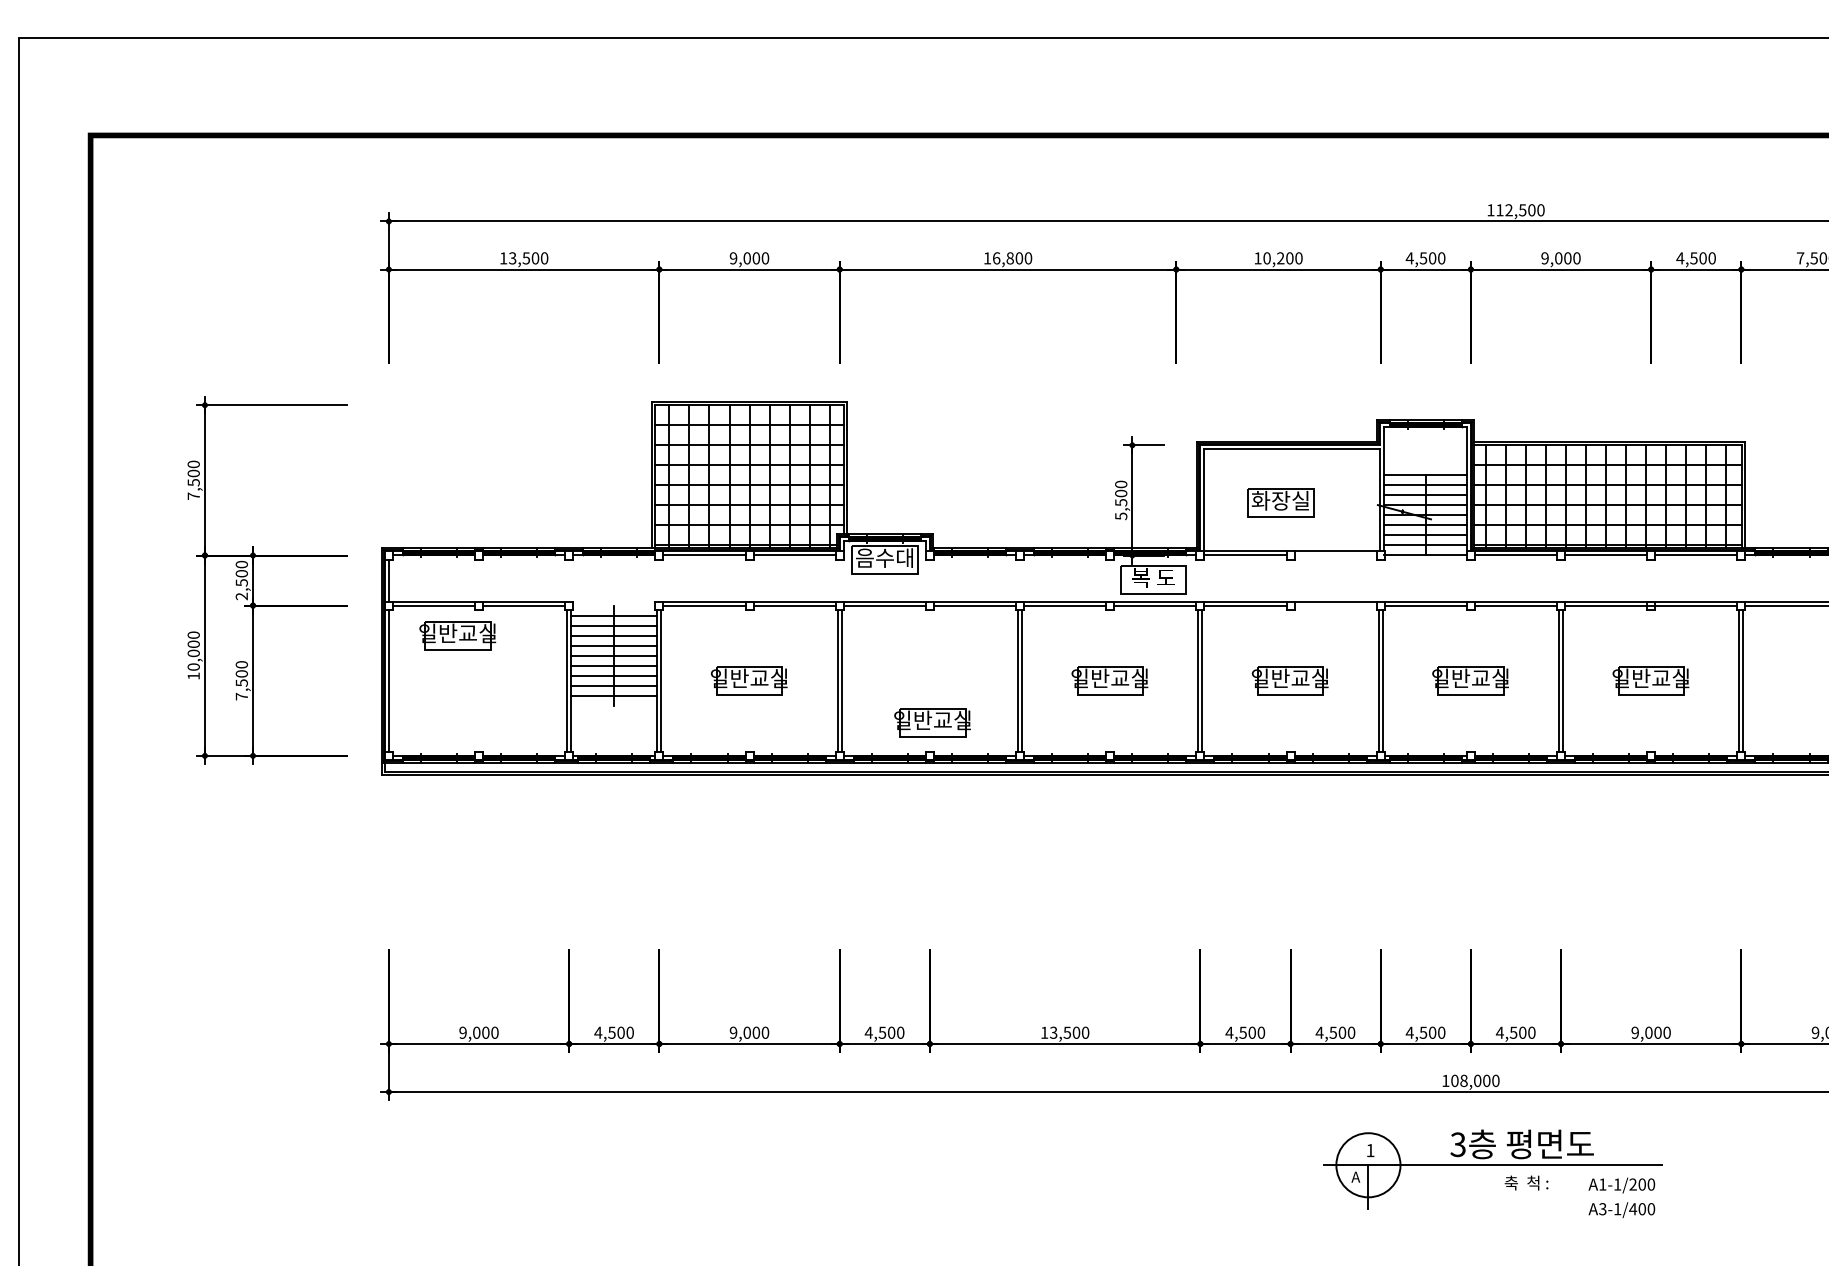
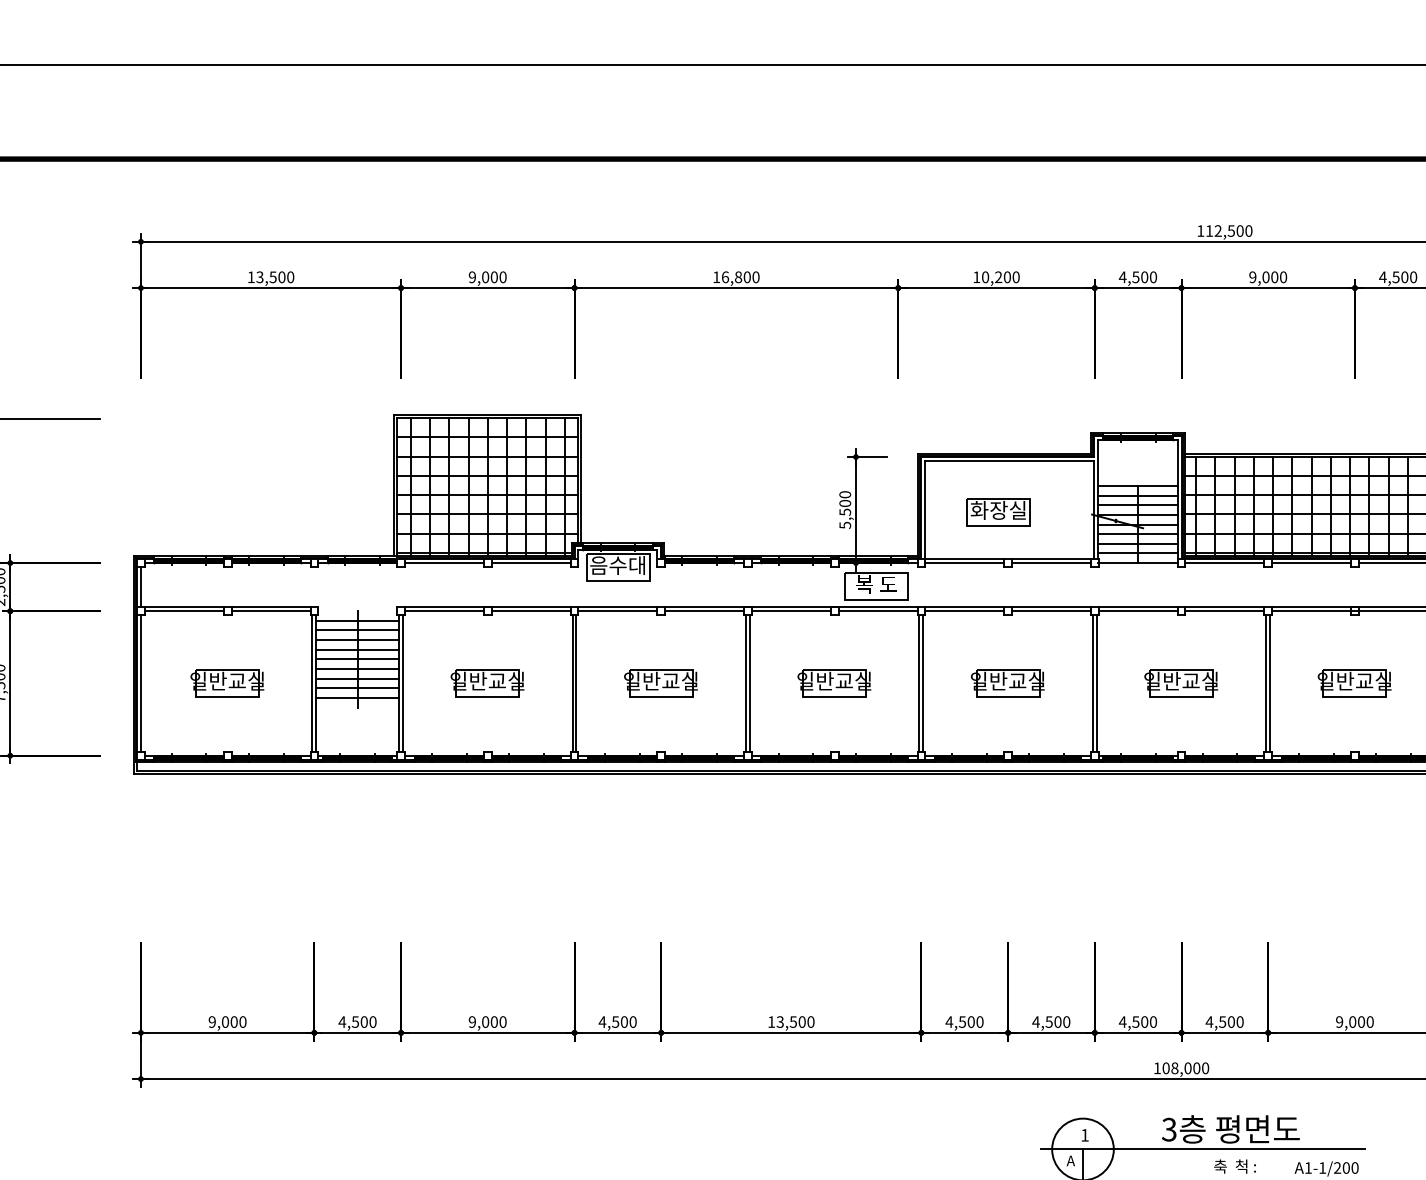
line: (1335, 555) -> (1051, 563), added
line: (1335, 605) -> (1051, 611), added
part: (457, 635) -> (227, 683), moved
part: (932, 722) -> (660, 683), moved

